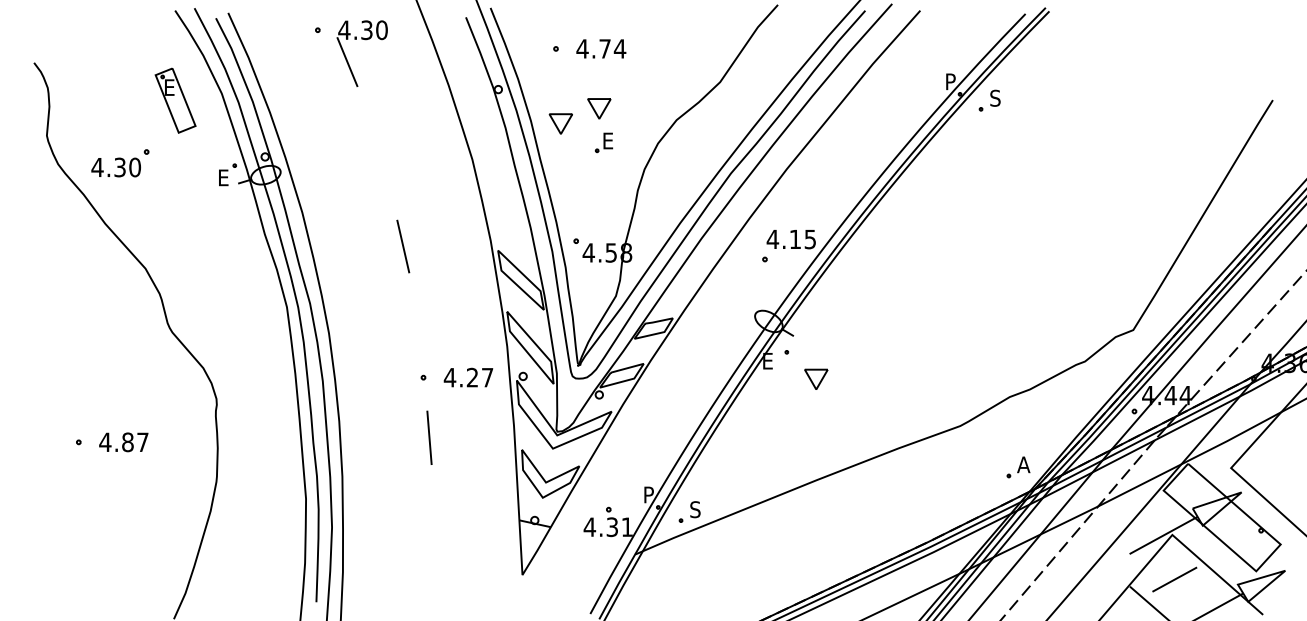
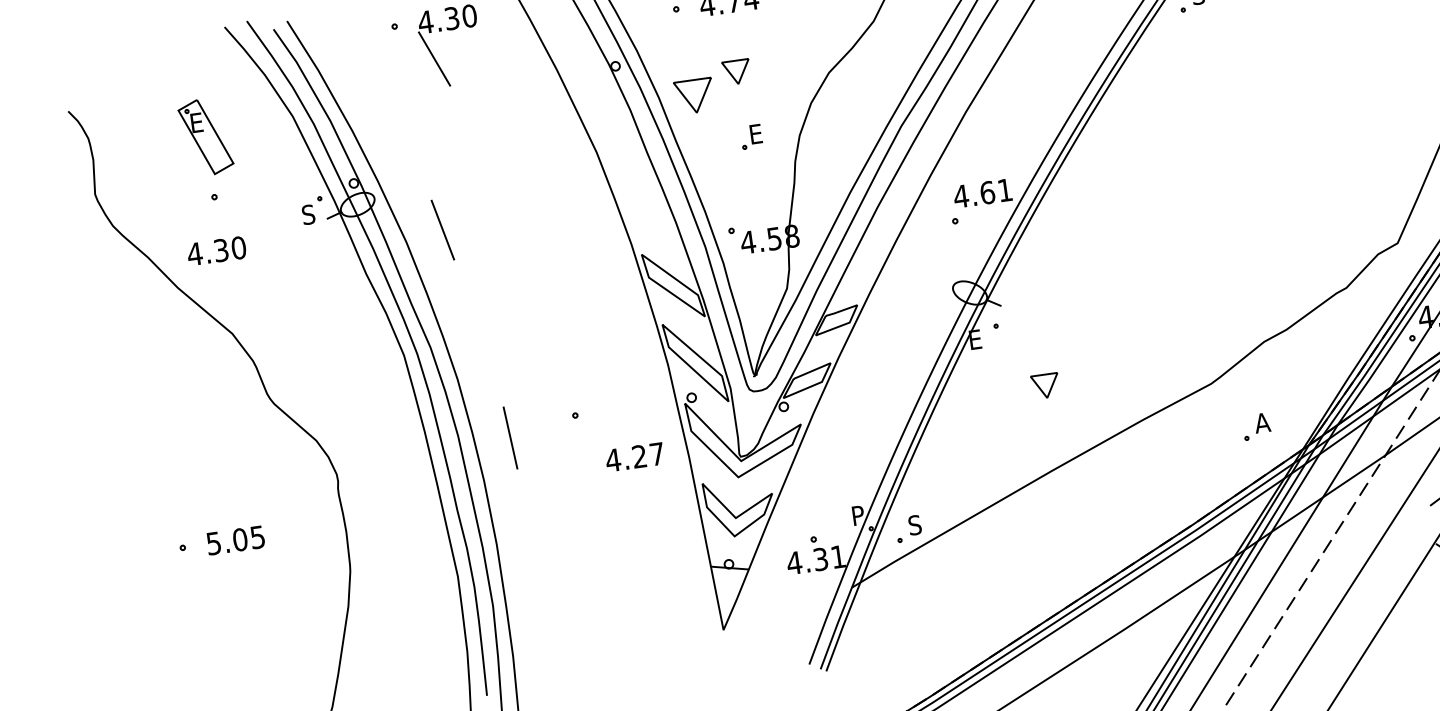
part: (175, 100) -> (205, 136), moved
part: (560, 123) -> (693, 95), size x1.4
part: (603, 142) -> (750, 136), moved
text: (115, 167) -> (215, 251), moved
text: (223, 177) -> (308, 214), E -> S
text: (802, 239) -> (995, 191), 4.15 -> 4.61
line: (403, 246) -> (443, 230), moved
text: (468, 377) -> (634, 457), moved
part: (816, 378) -> (1045, 385), moved
line: (429, 437) -> (510, 437), moved
text: (123, 442) -> (235, 540), 4.87 -> 5.05
part: (1018, 467) -> (1256, 426), moved

